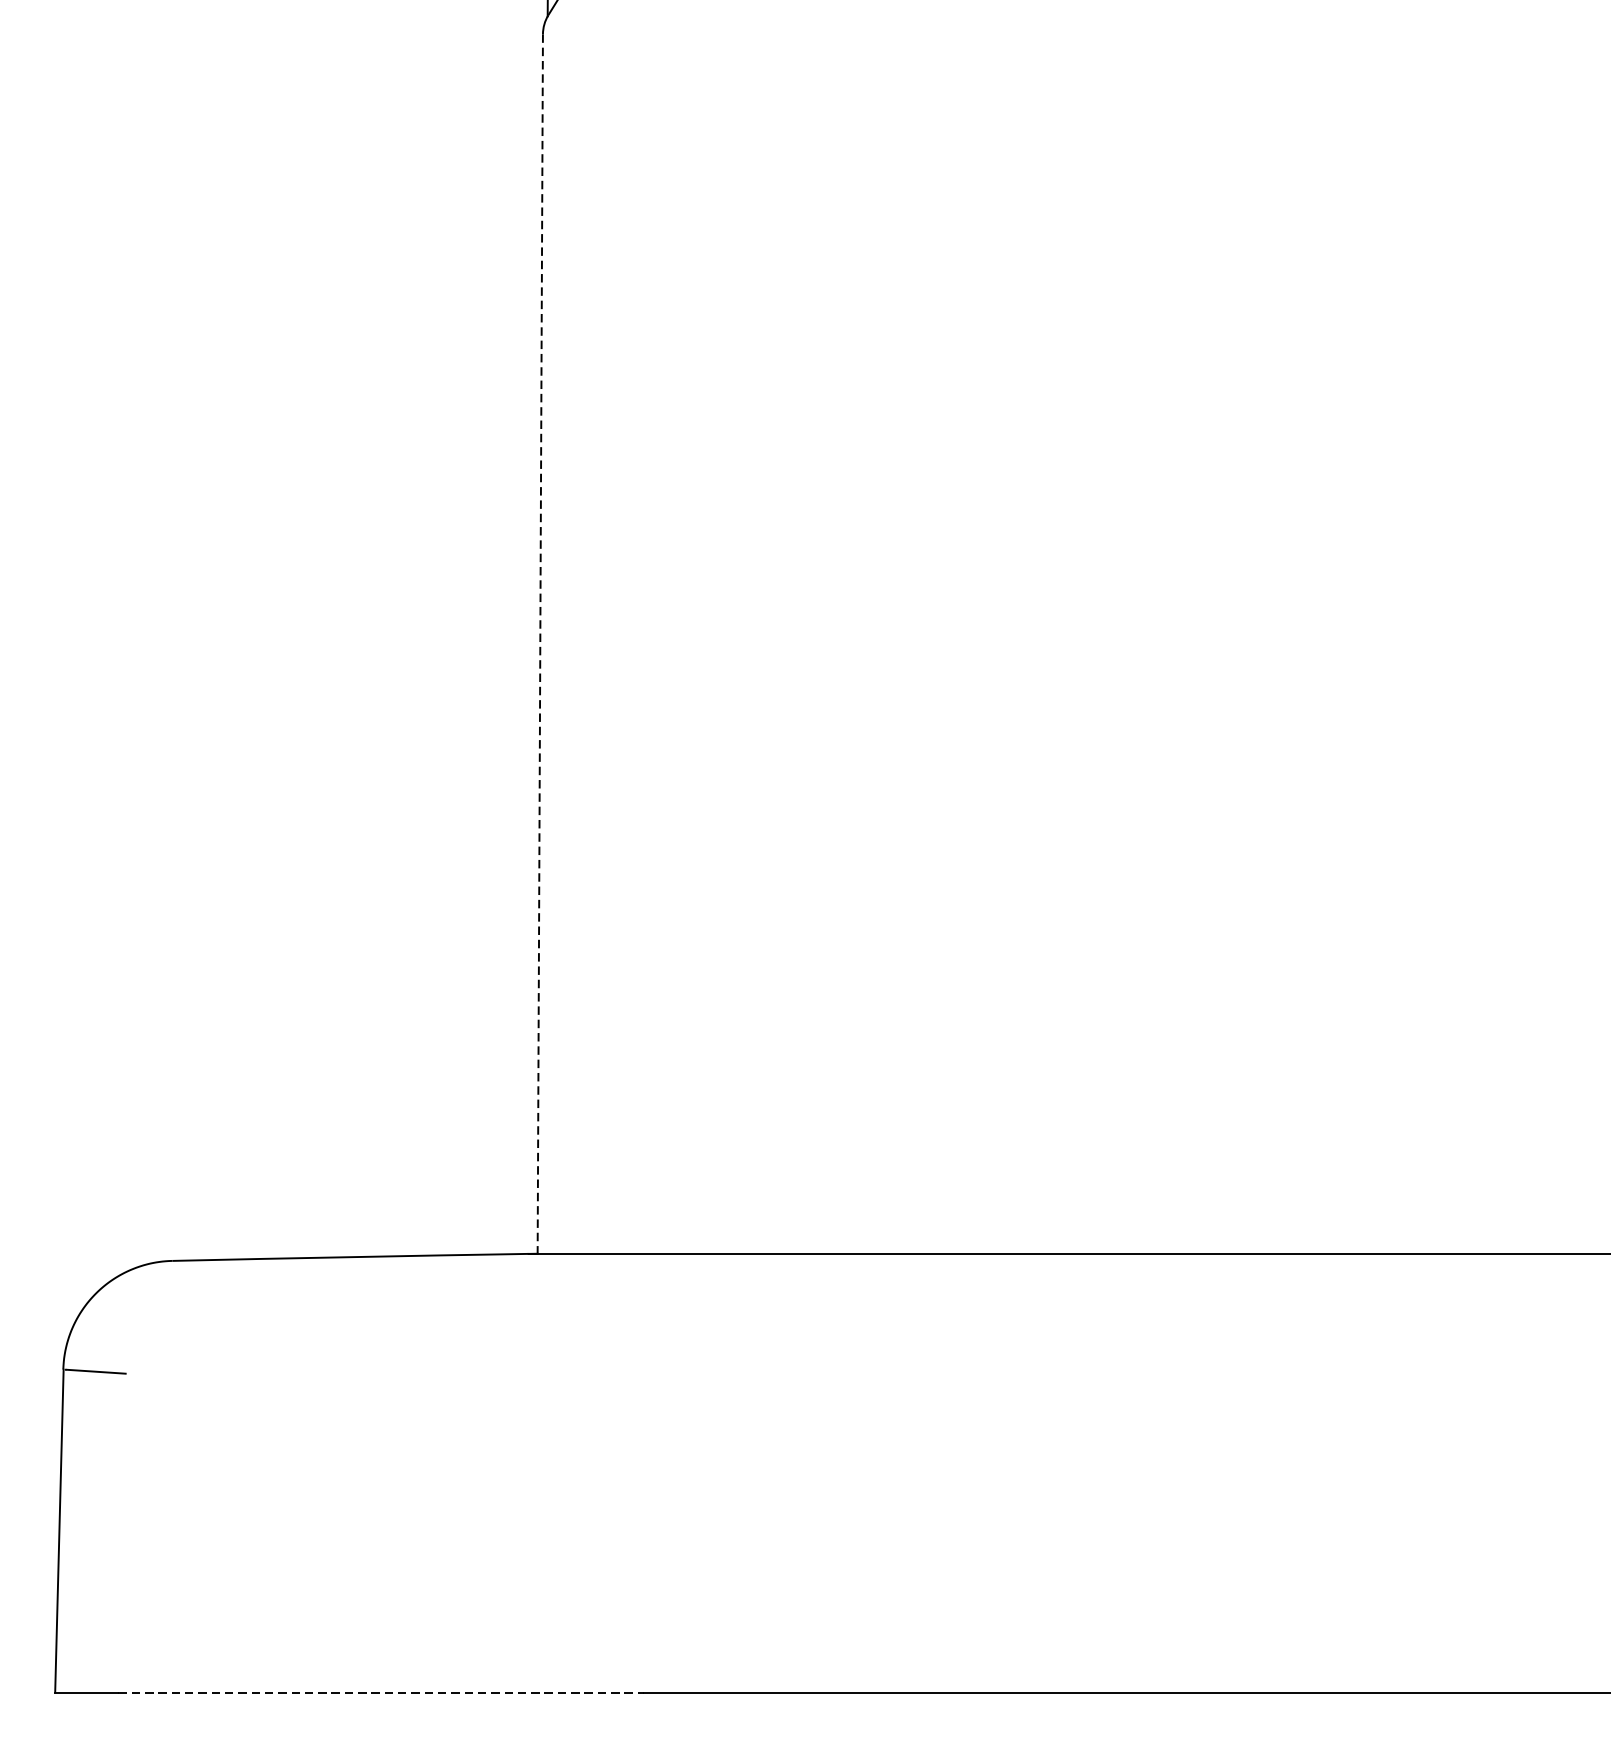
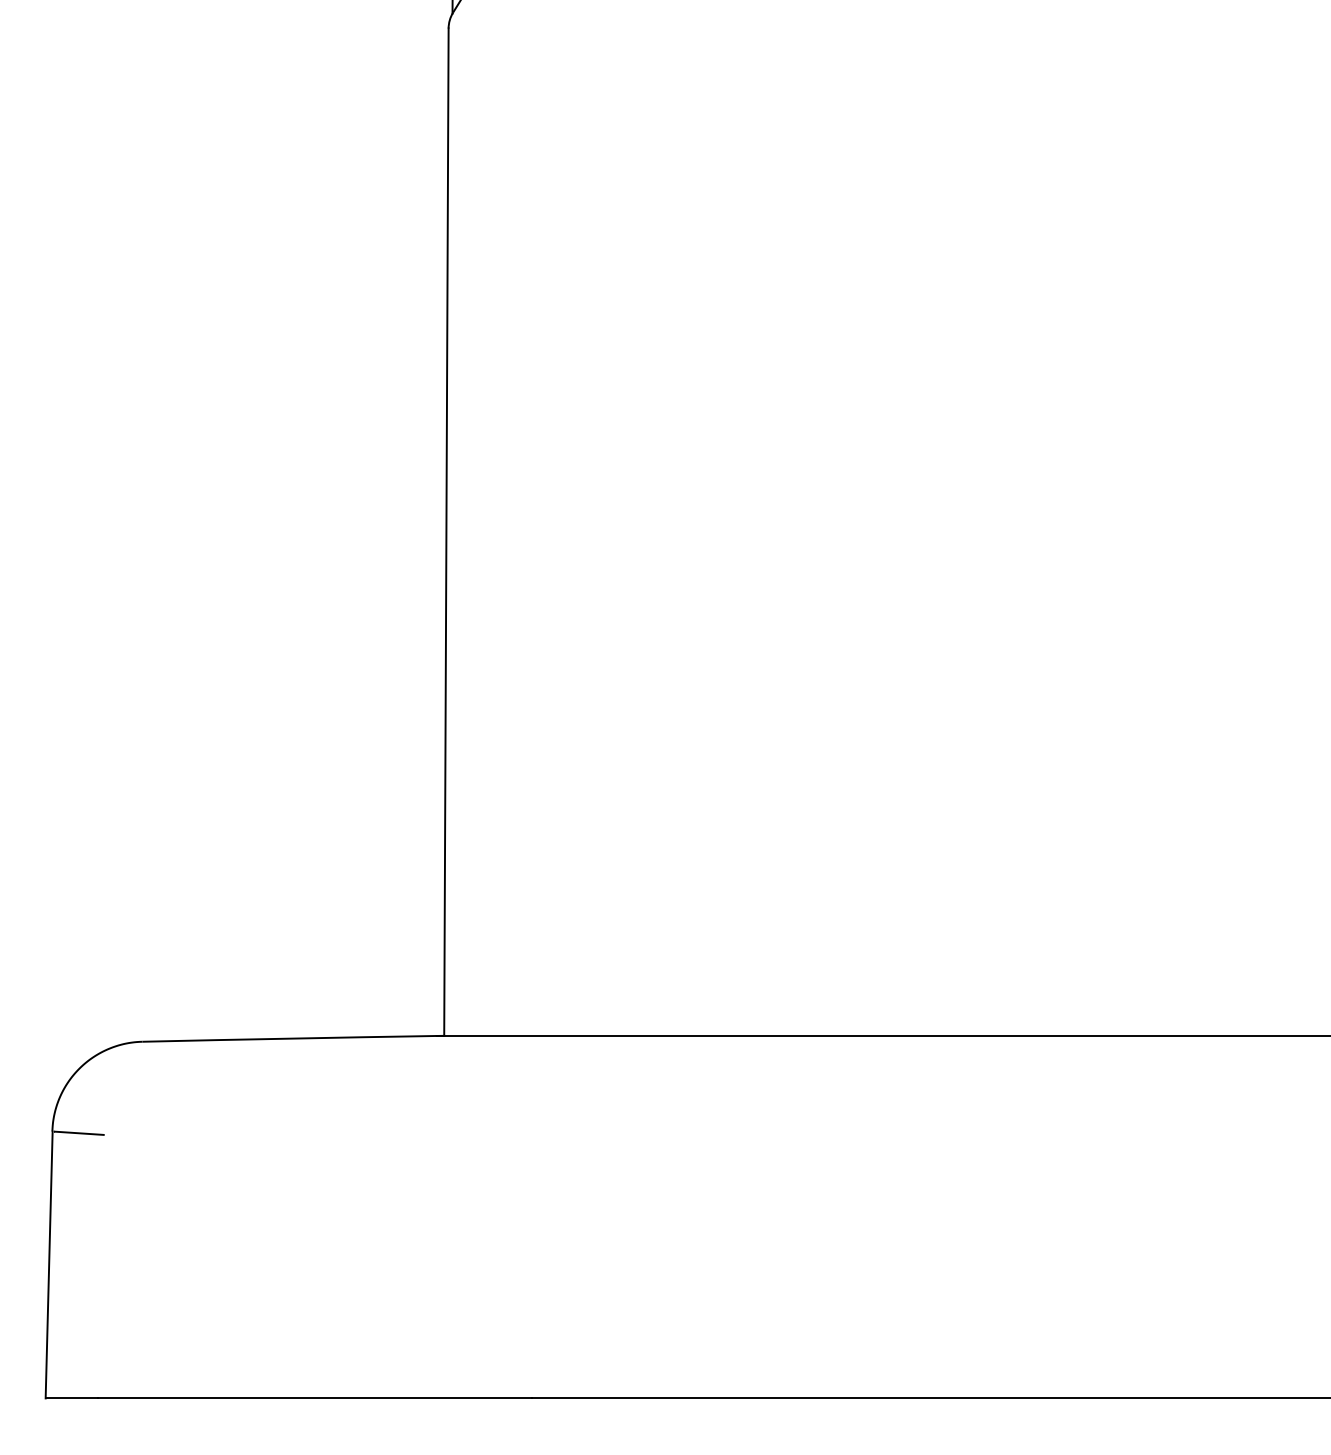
line: (540, 644) -> (446, 532), dashed -> solid
line: (381, 1692) -> (315, 1398), dashed -> solid

